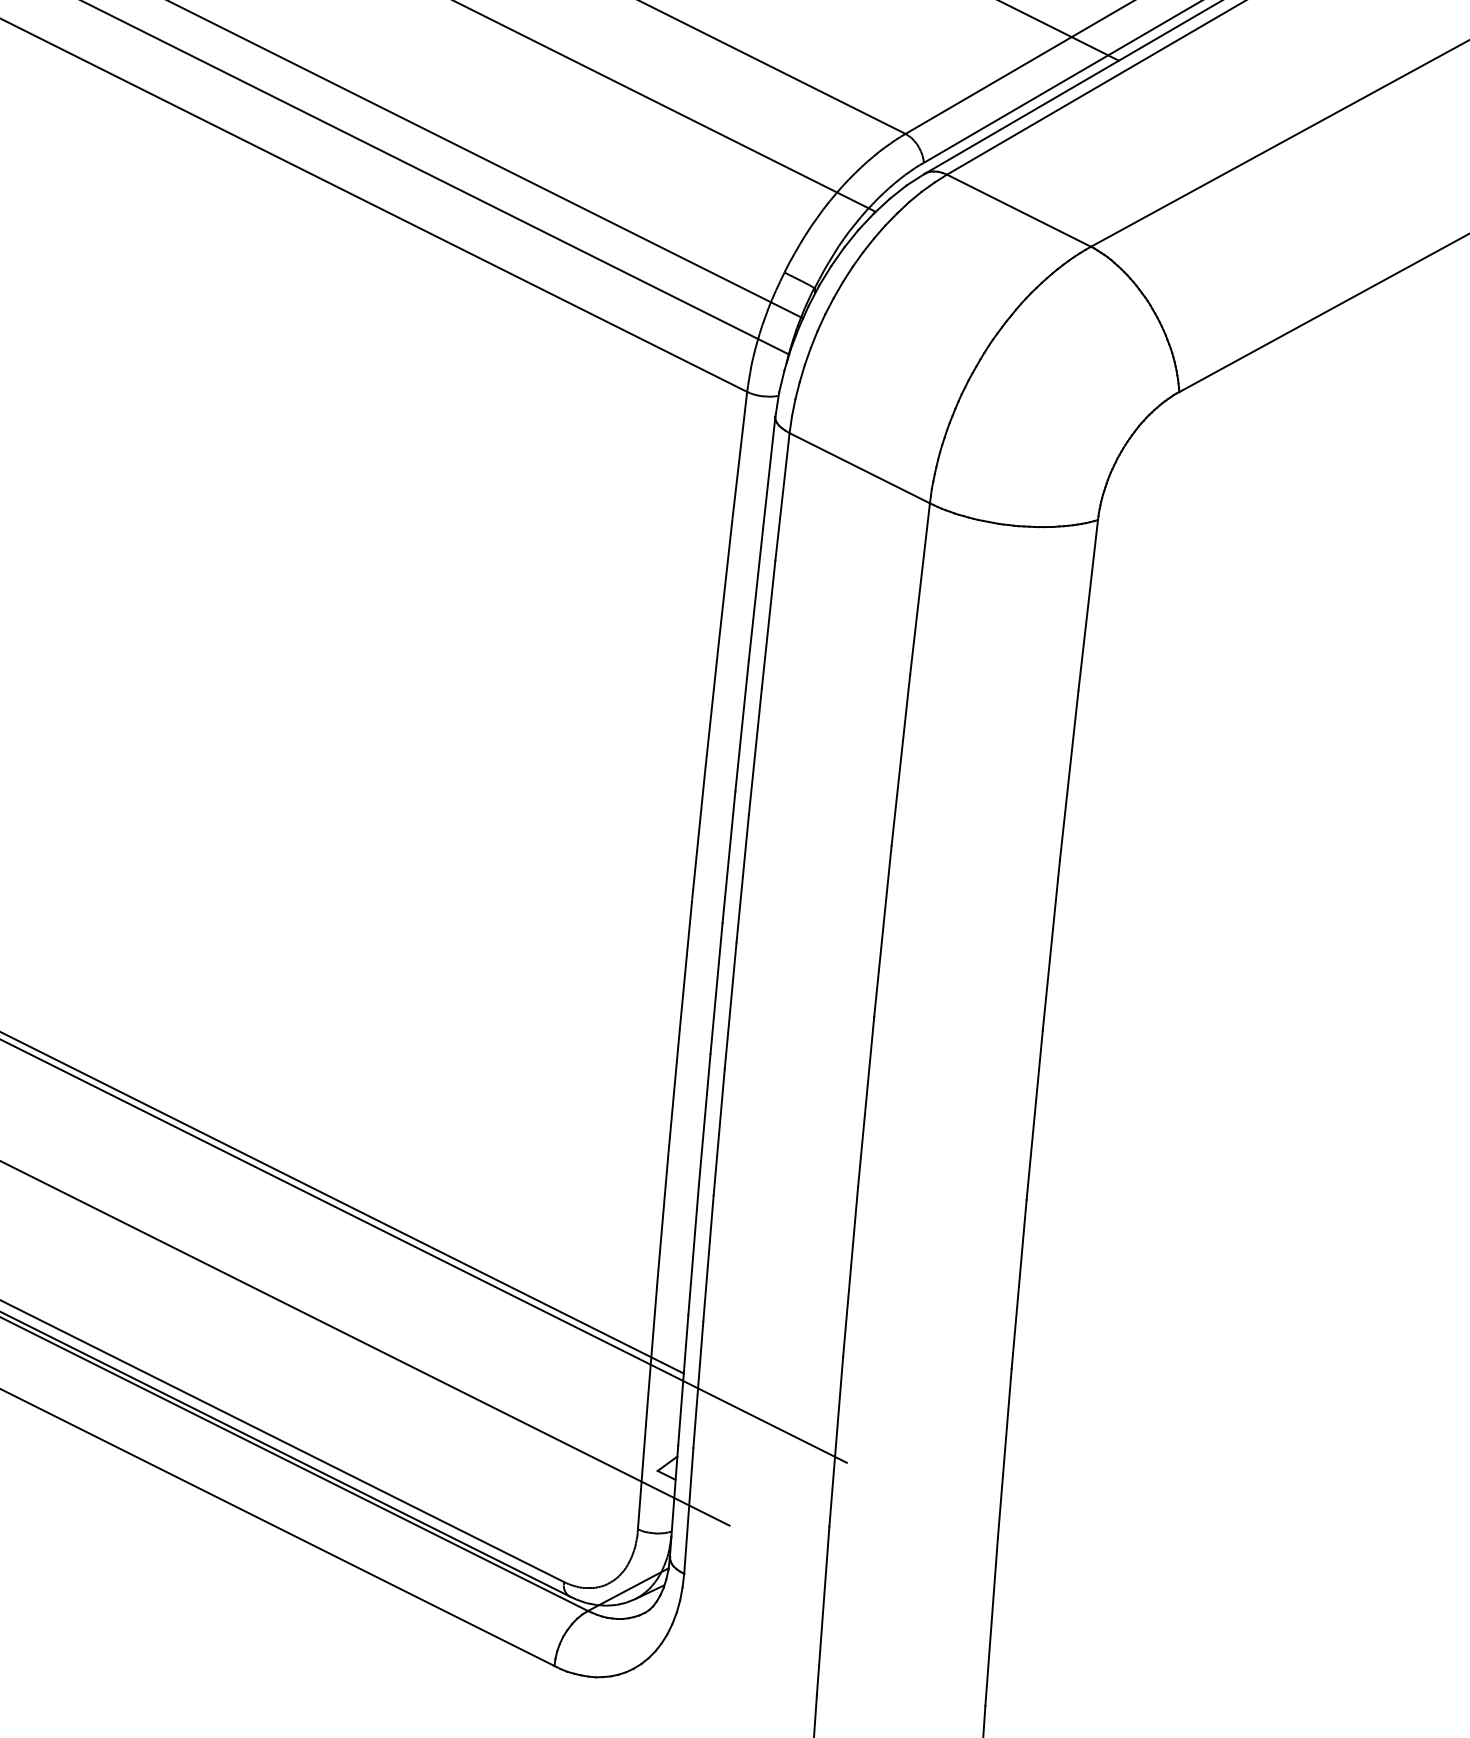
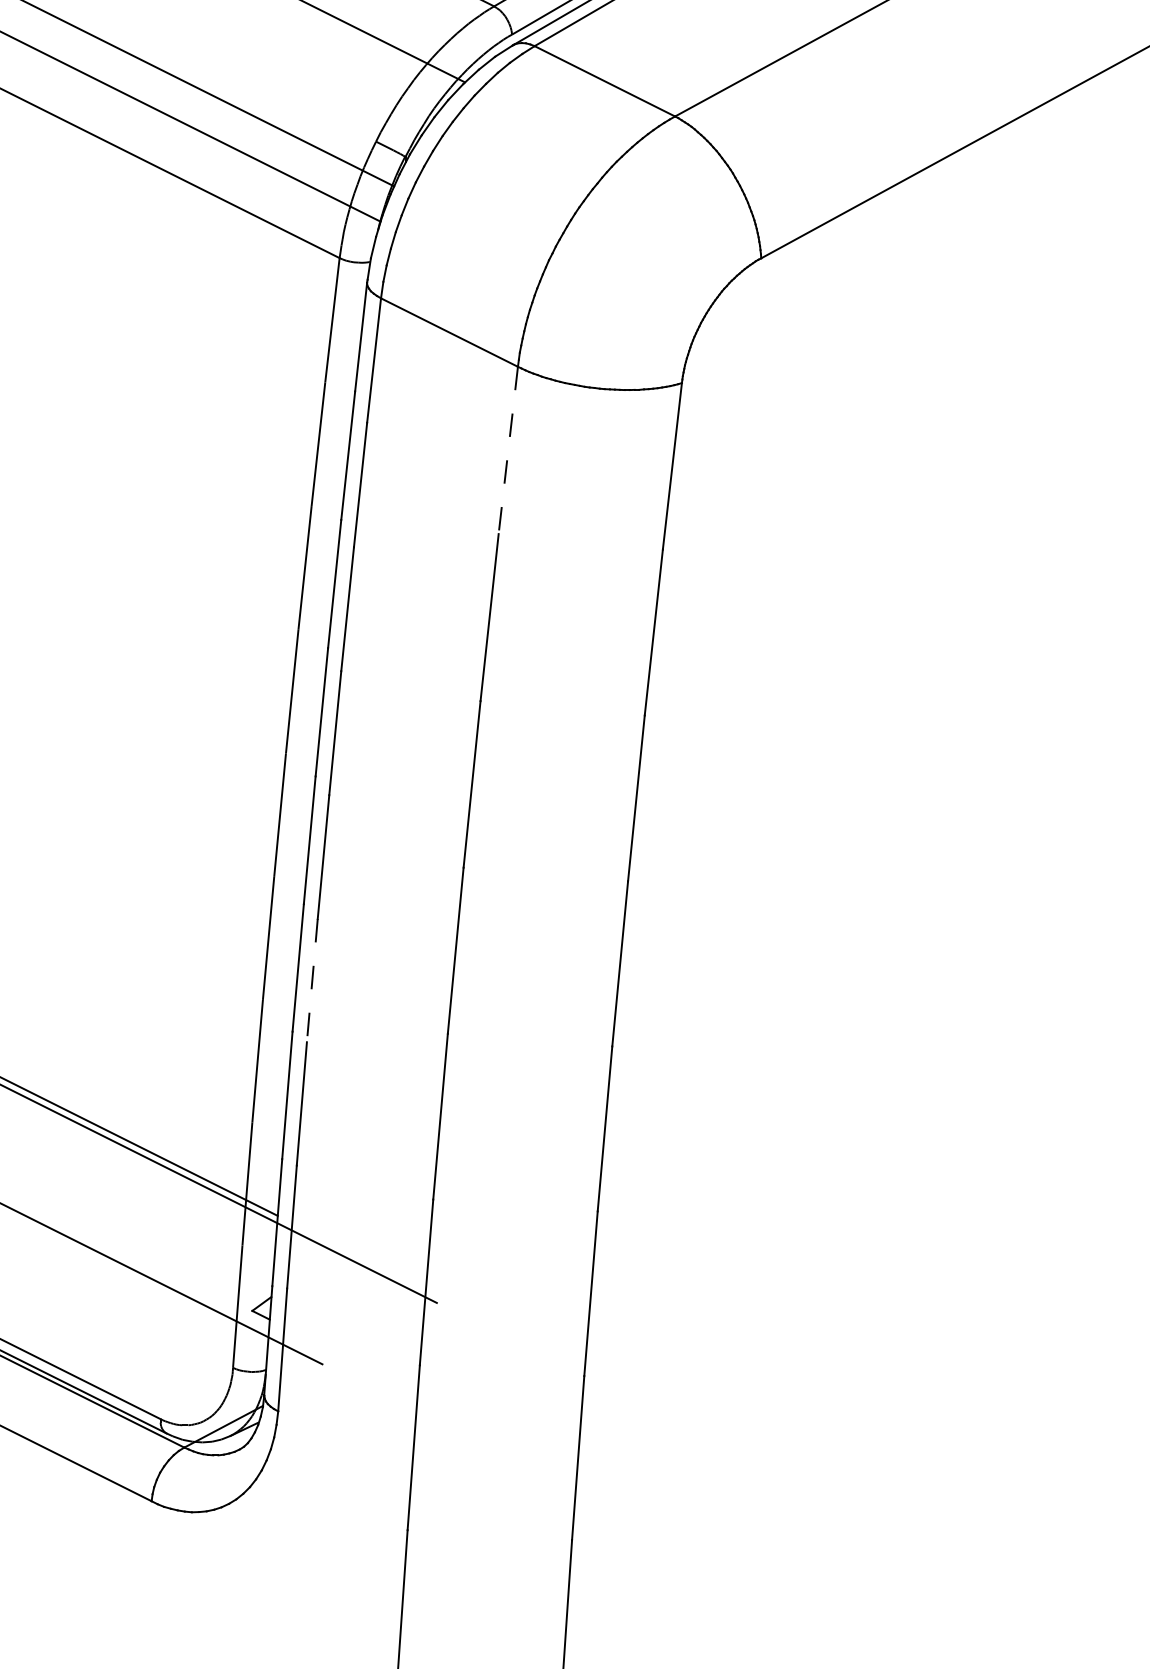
line: (920, 589) -> (508, 450), solid -> dashed
line: (719, 1132) -> (312, 980), solid -> dashed

